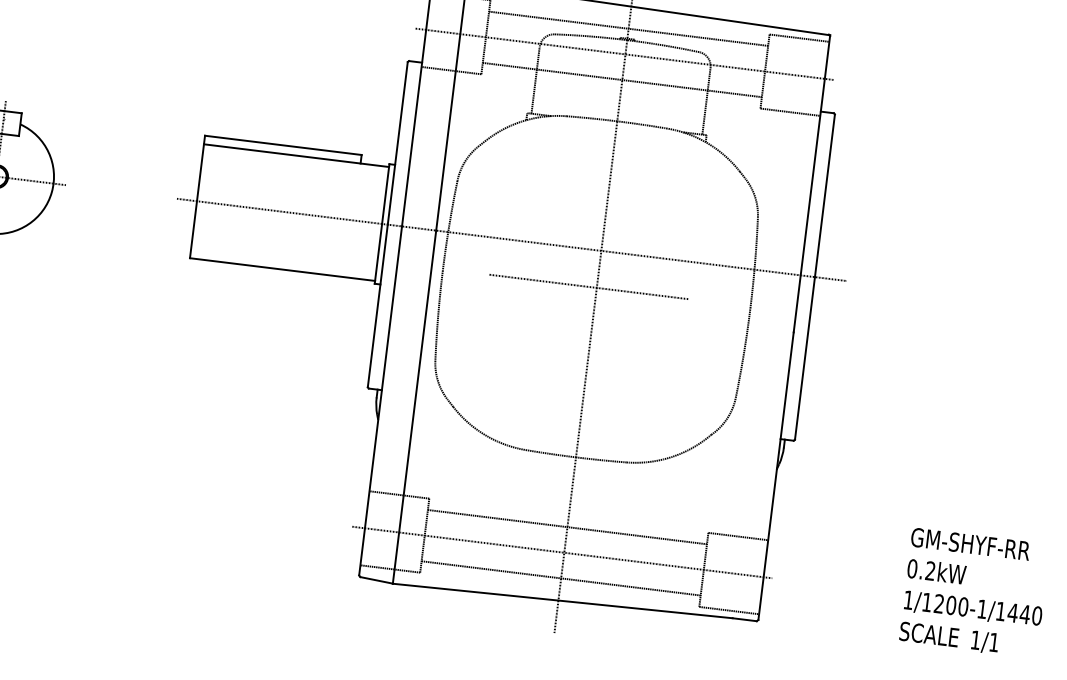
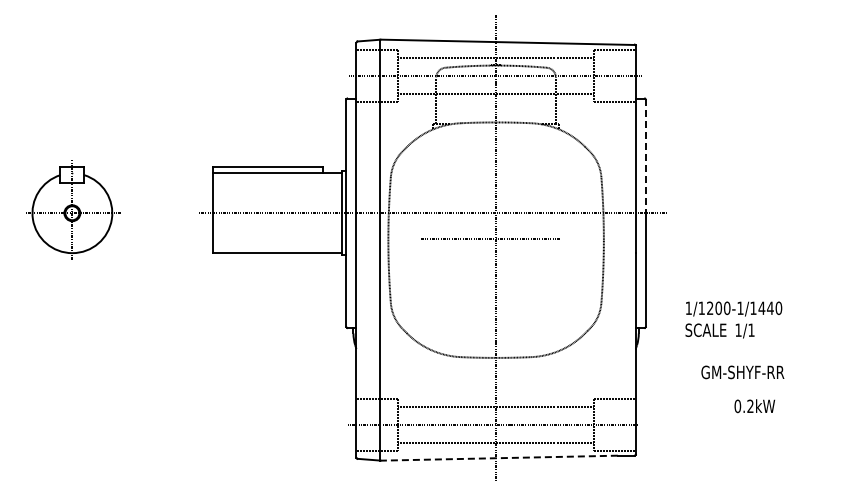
line: (824, 196) -> (645, 156), solid -> dashed
text: (970, 544) -> (742, 372), moved
line: (563, 601) -> (499, 458), solid -> dashed
text: (970, 623) -> (733, 319), moved

